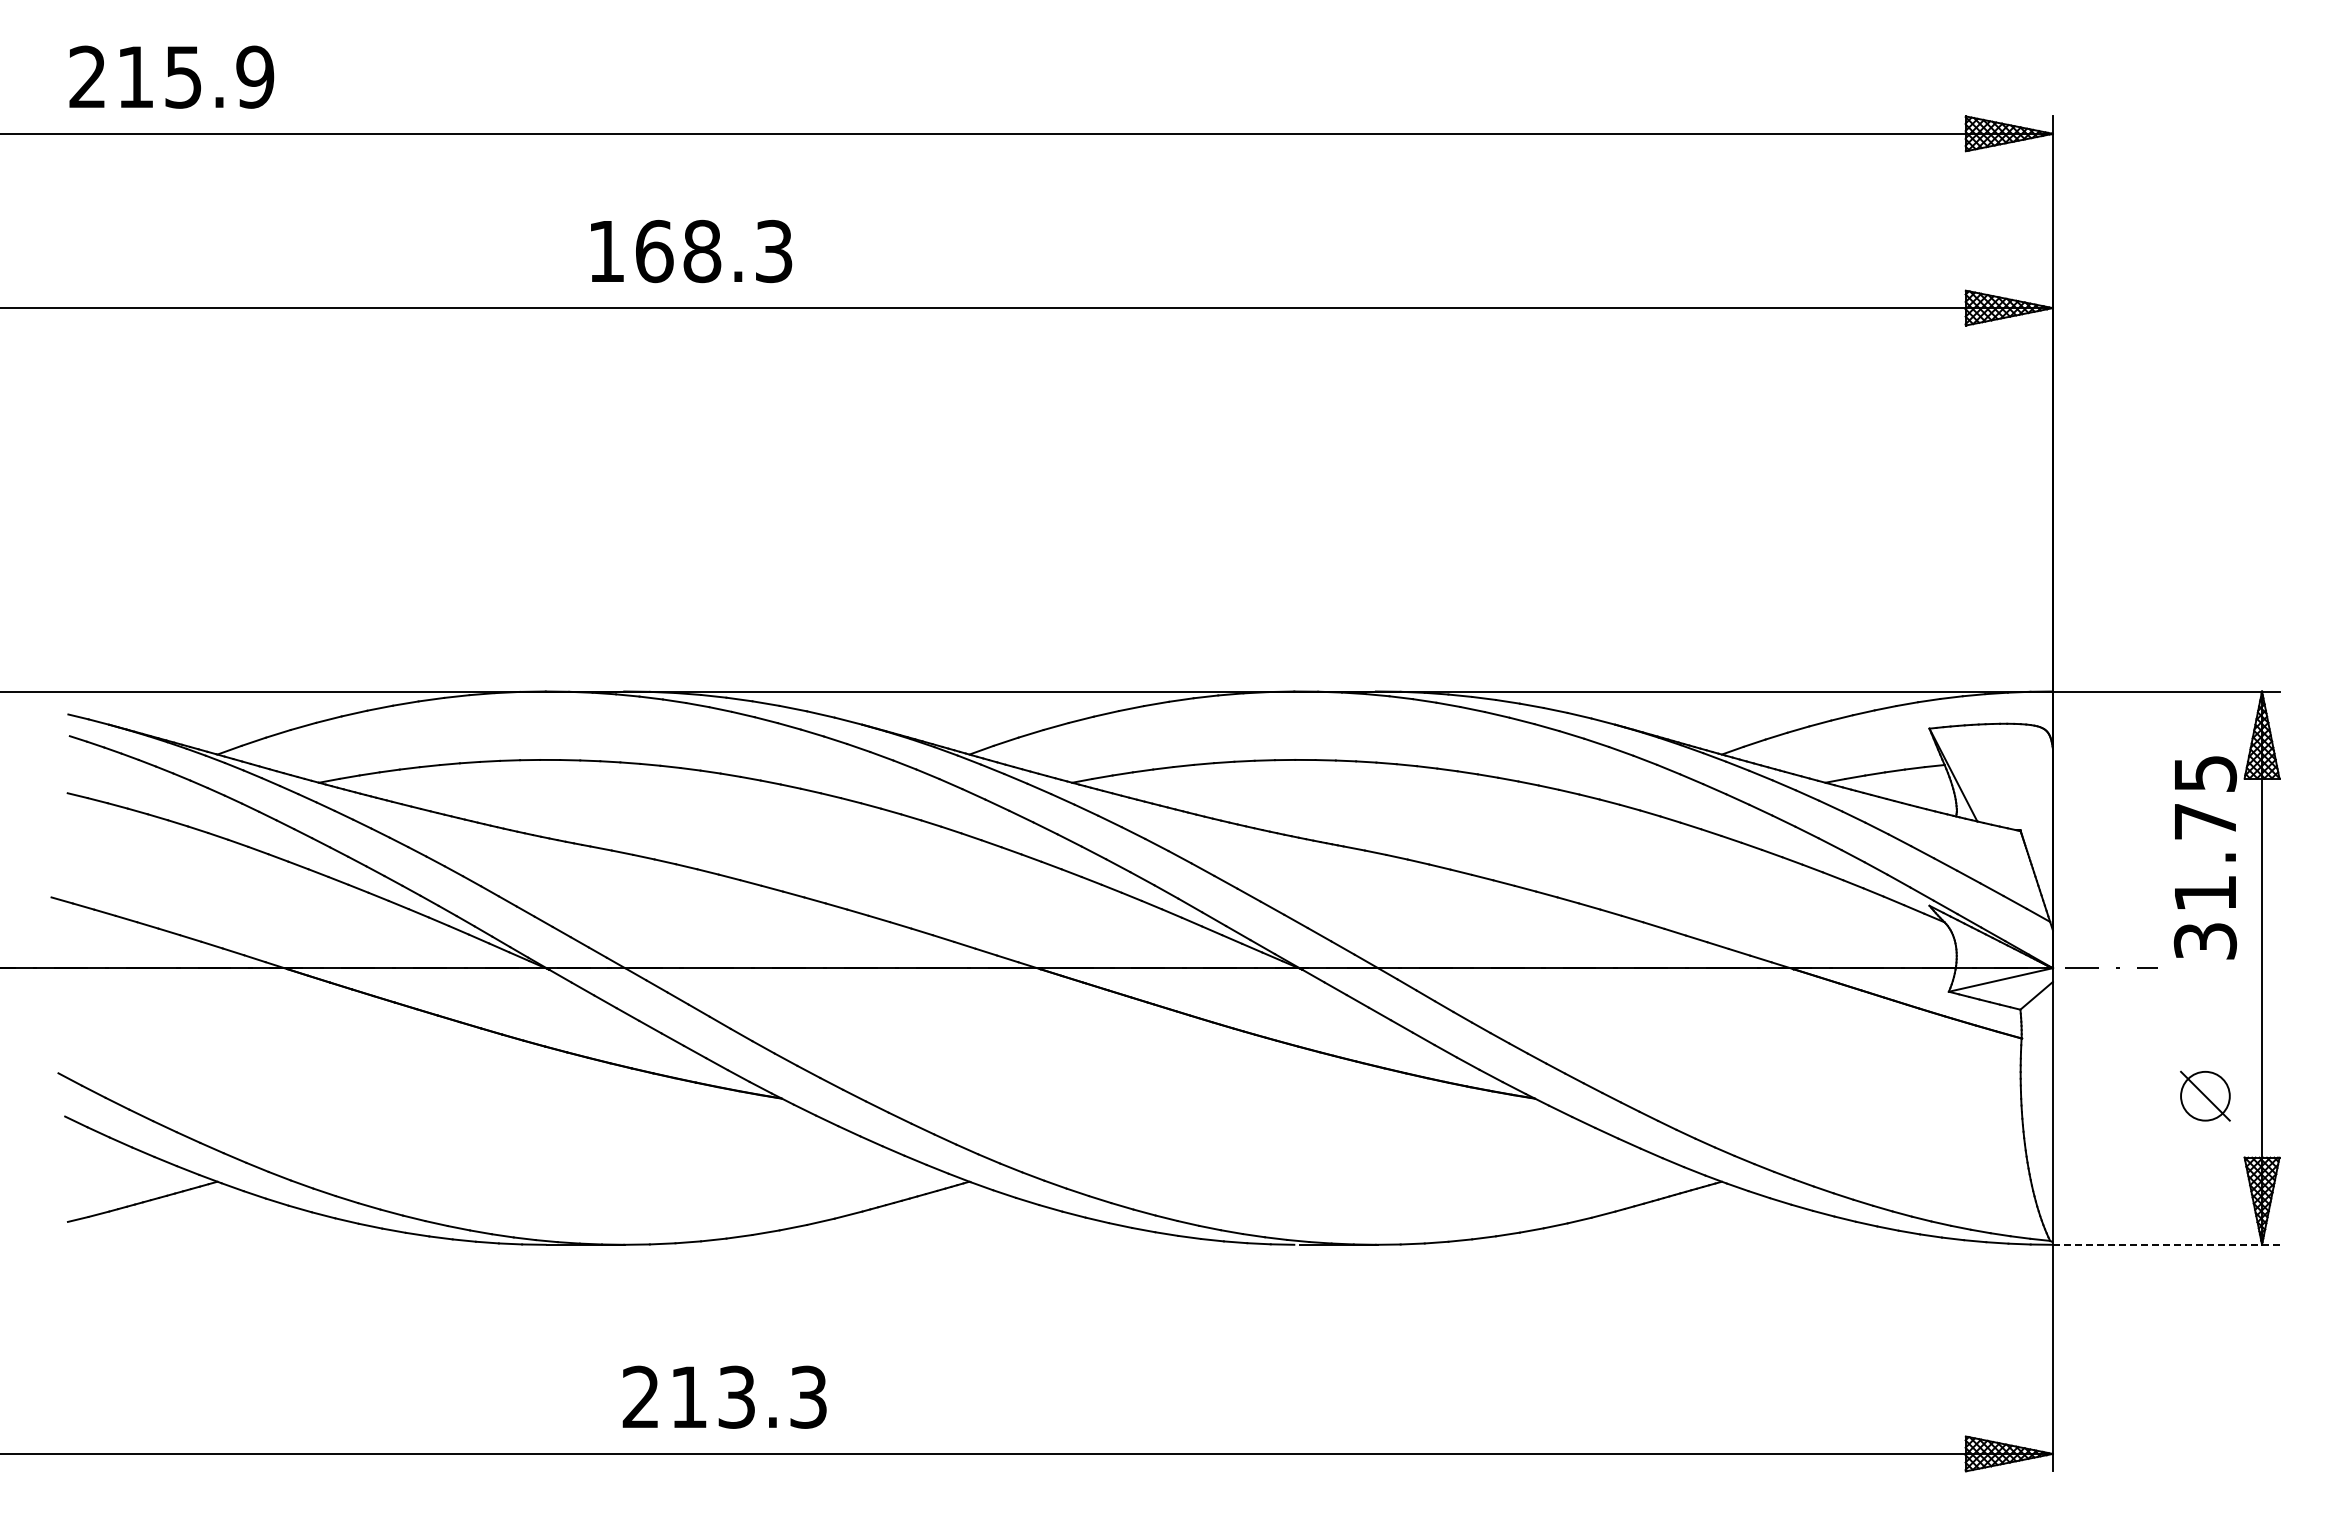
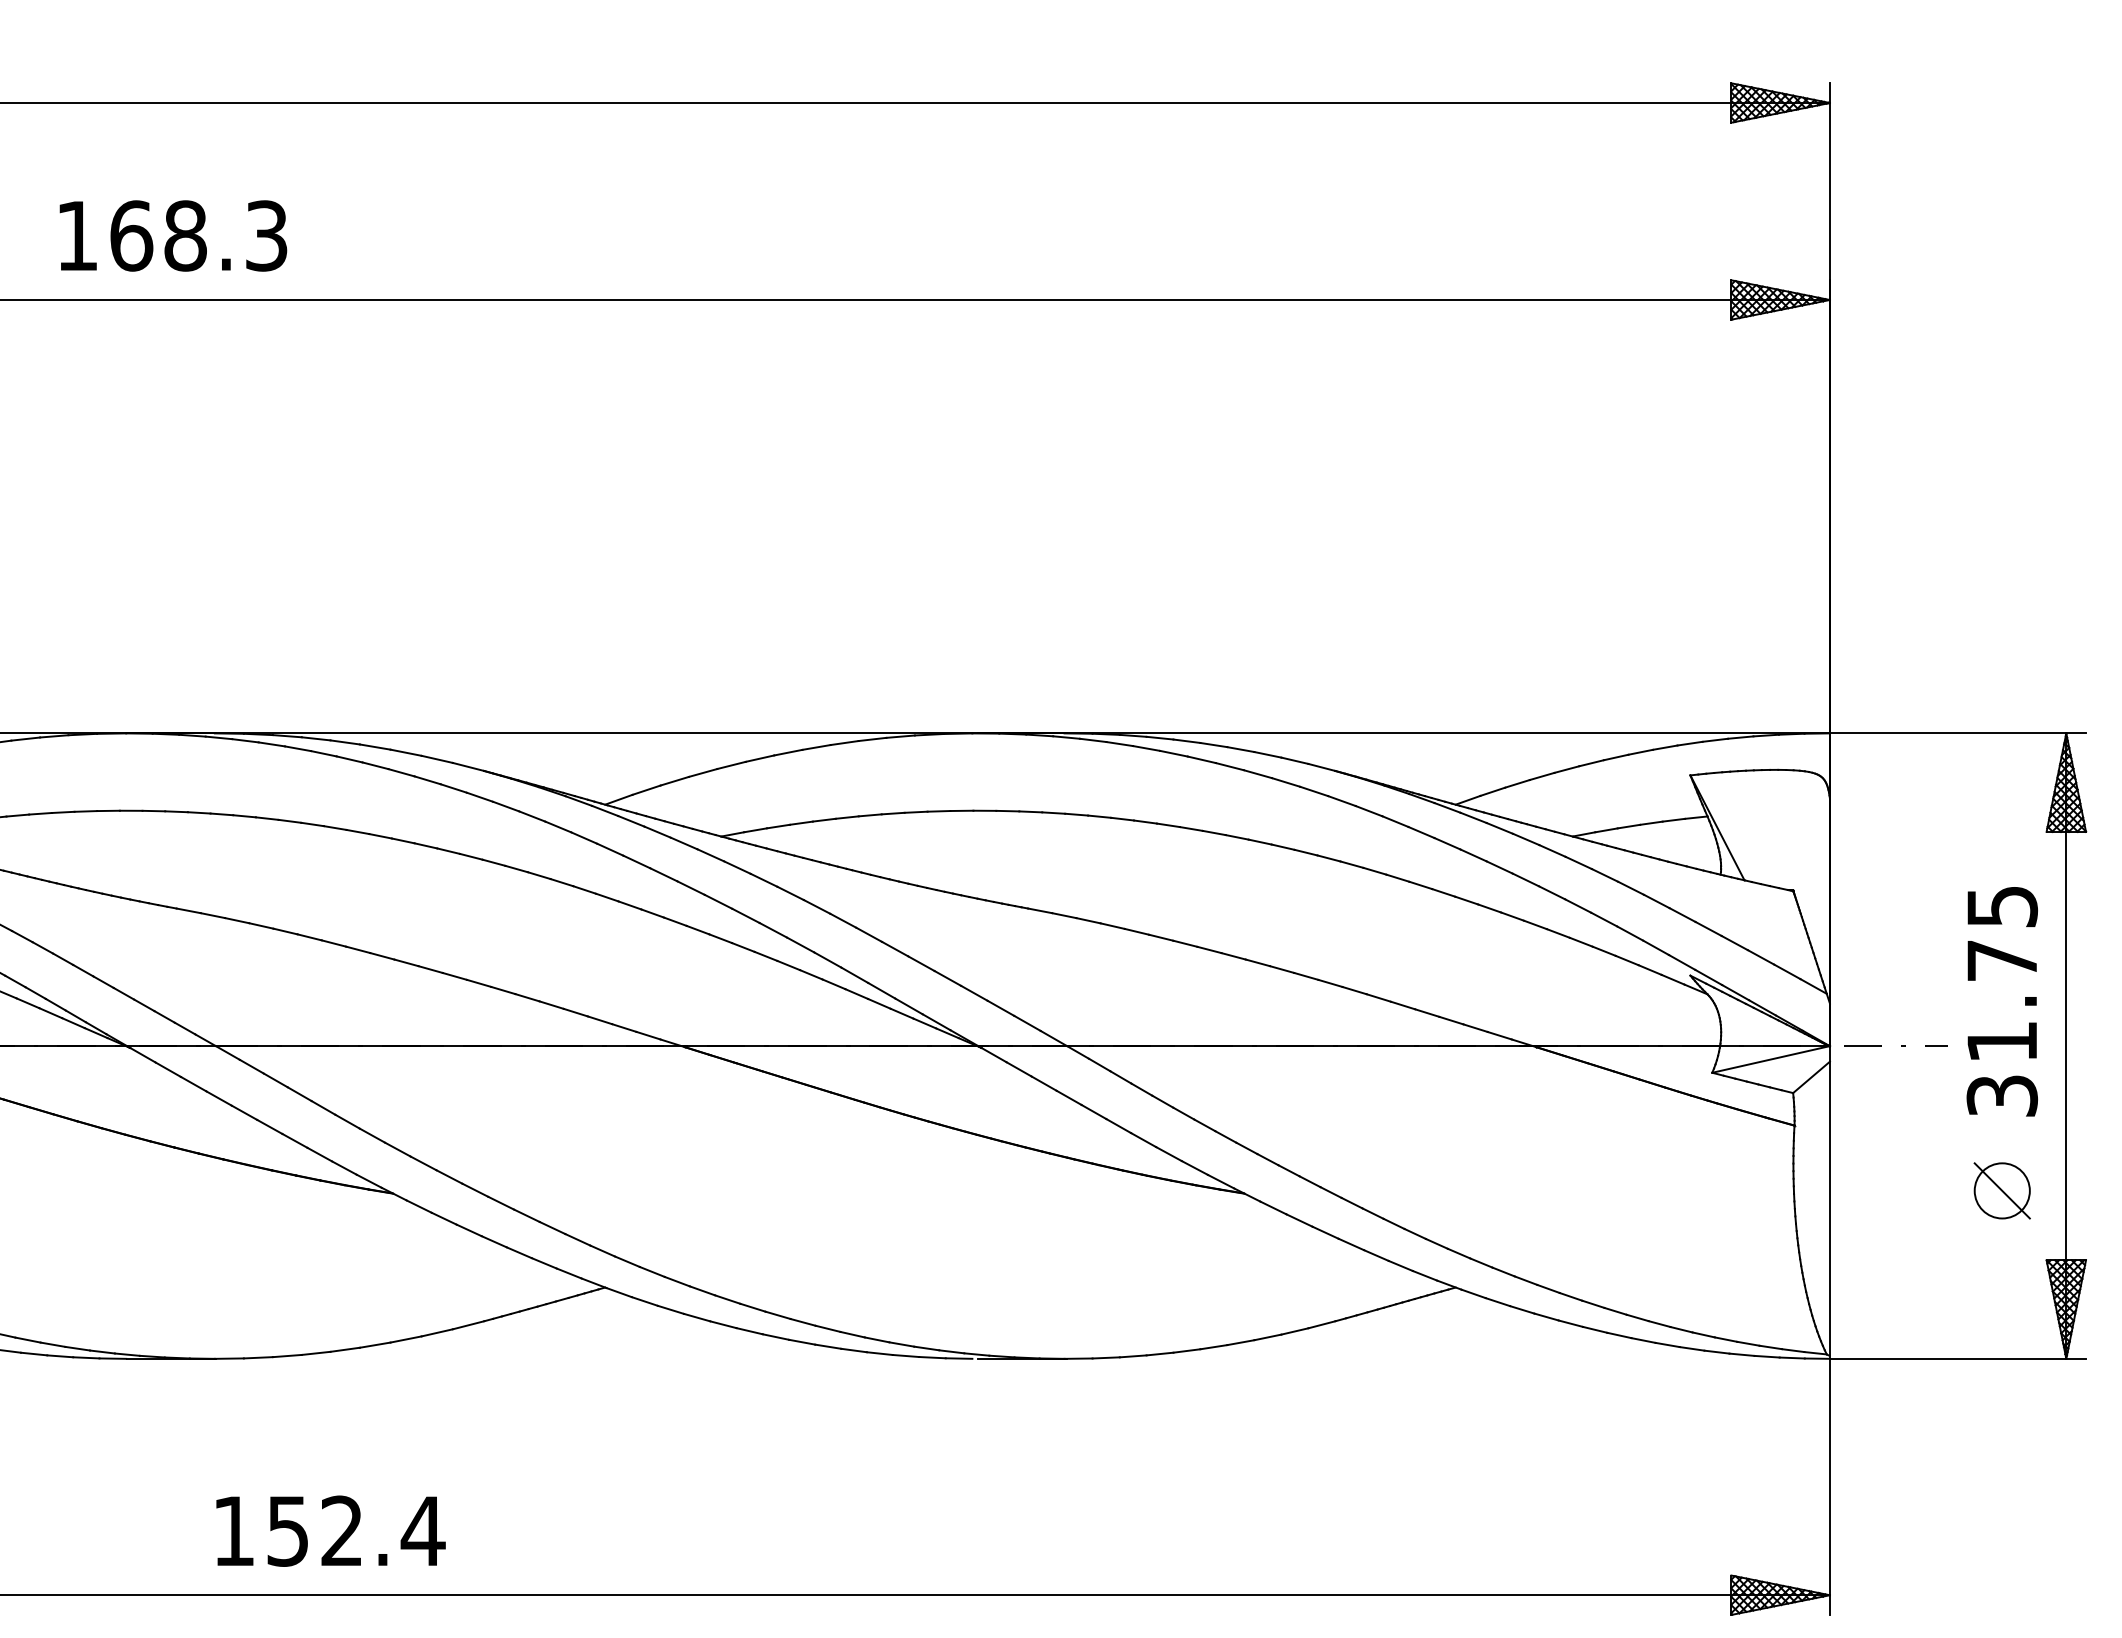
text: (691, 251) -> (173, 236), moved
text: (2204, 857) -> (2001, 1001), moved
line: (2166, 1244) -> (1958, 1358), dashed -> solid
text: (725, 1396) -> (329, 1530), 213.3 -> 152.4

